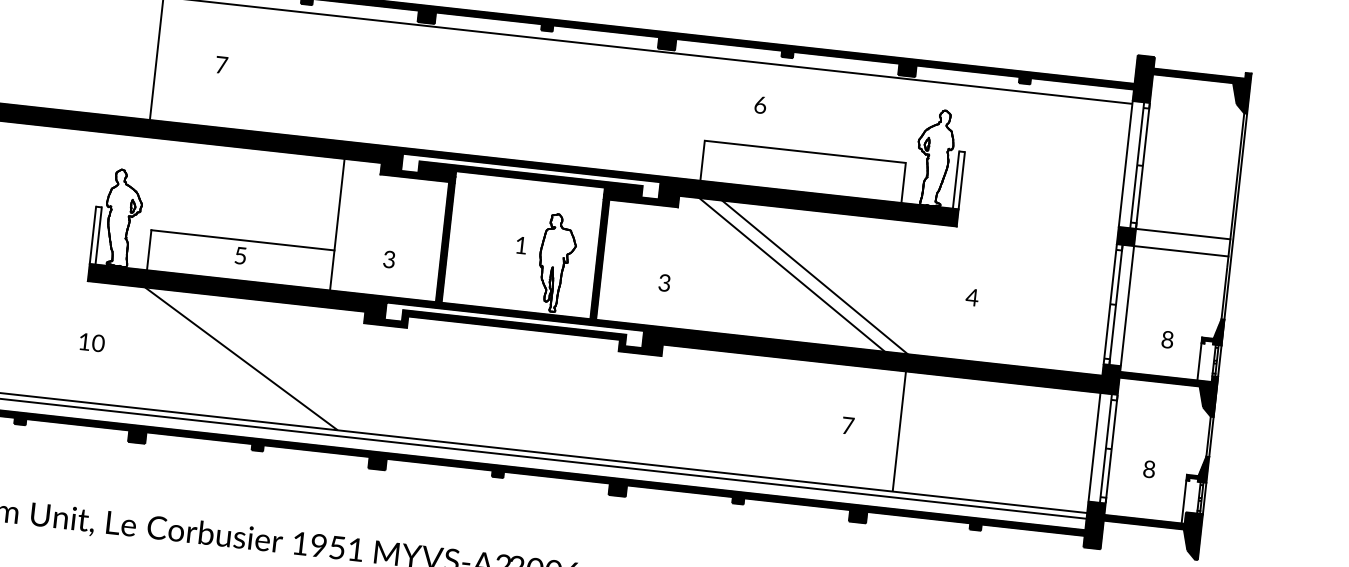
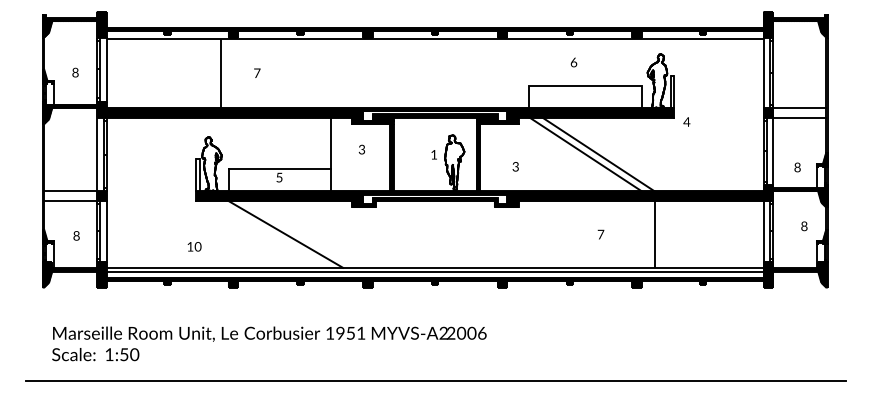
text: (759, 104) -> (573, 62), moved
text: (388, 259) -> (361, 149), moved
text: (971, 296) -> (686, 121), moved
text: (92, 342) -> (194, 246), moved
text: (847, 425) -> (600, 234), moved
text: (1149, 469) -> (804, 226), moved

